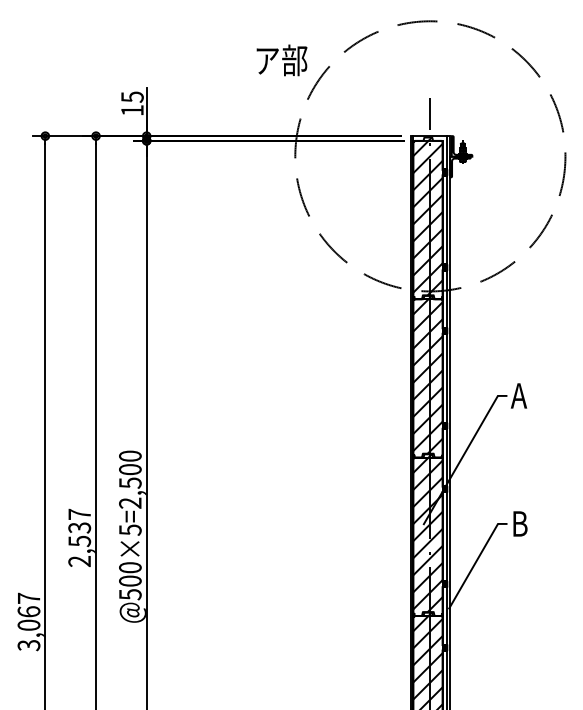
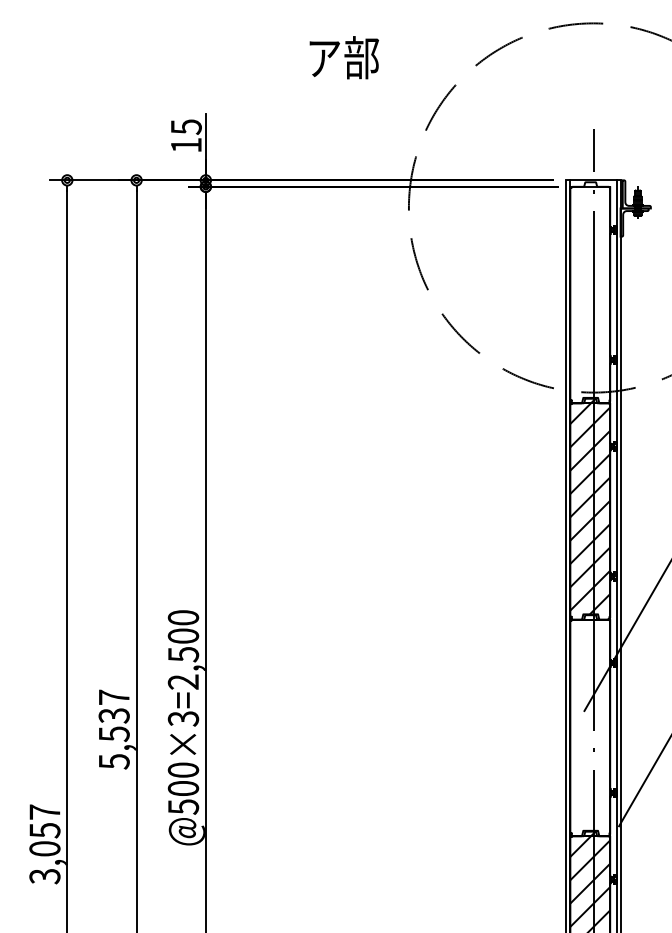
text: (281, 60) -> (343, 57), moved
hatch: (427, 218) -> (589, 292), removed
text: (130, 529) -> (183, 717), @500×5=2,500 -> @500×3=2,500
hatch: (427, 535) -> (589, 726), removed
text: (79, 561) -> (113, 761), 2,537 -> 5,537
text: (28, 611) -> (44, 830), 3,067 -> 3,057

